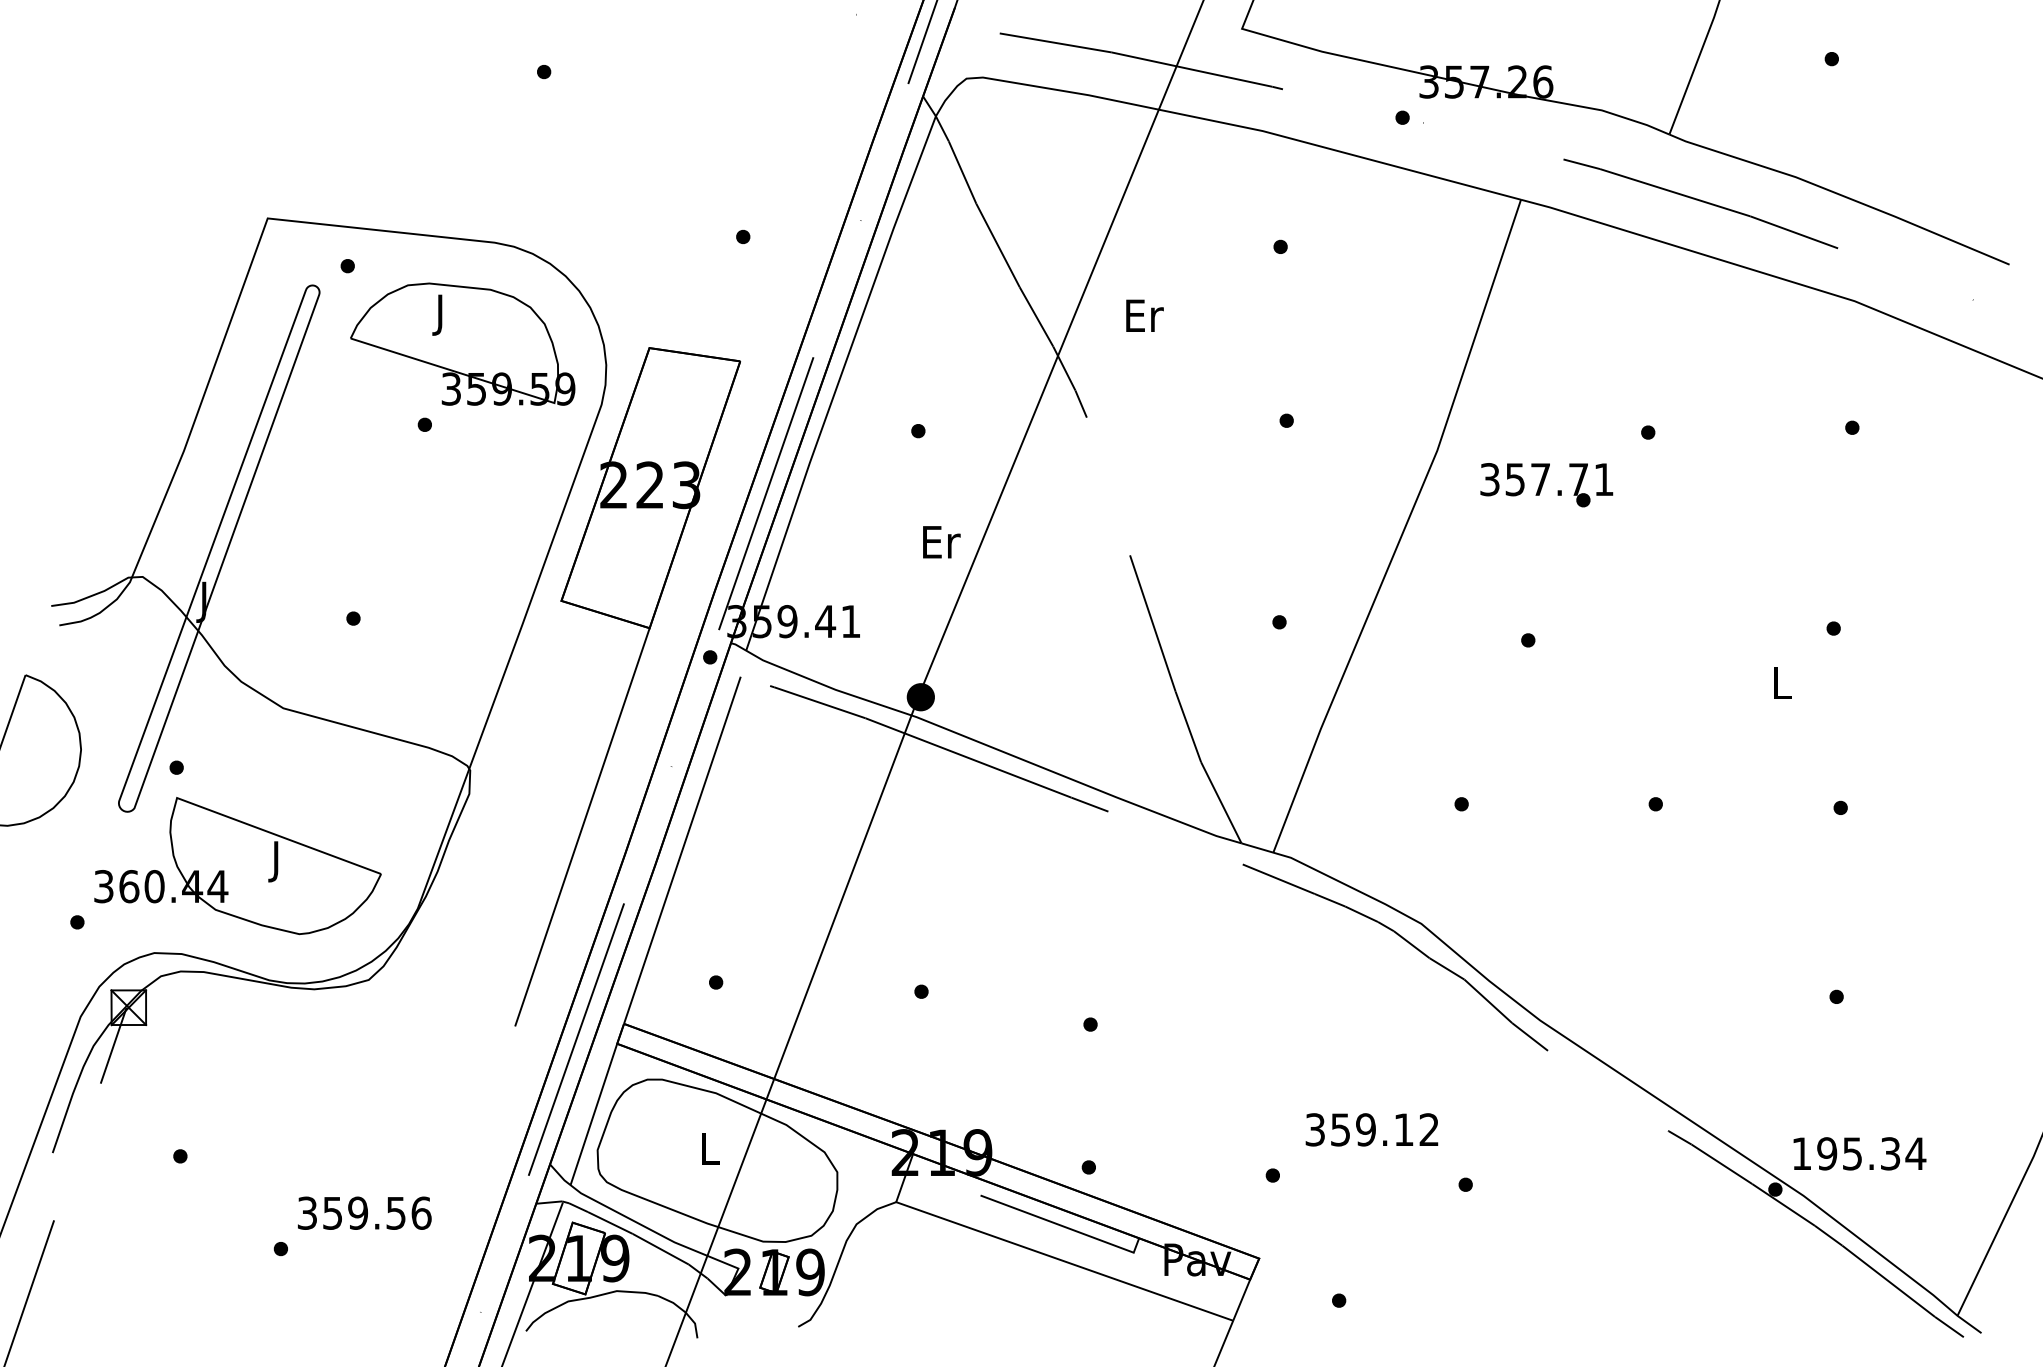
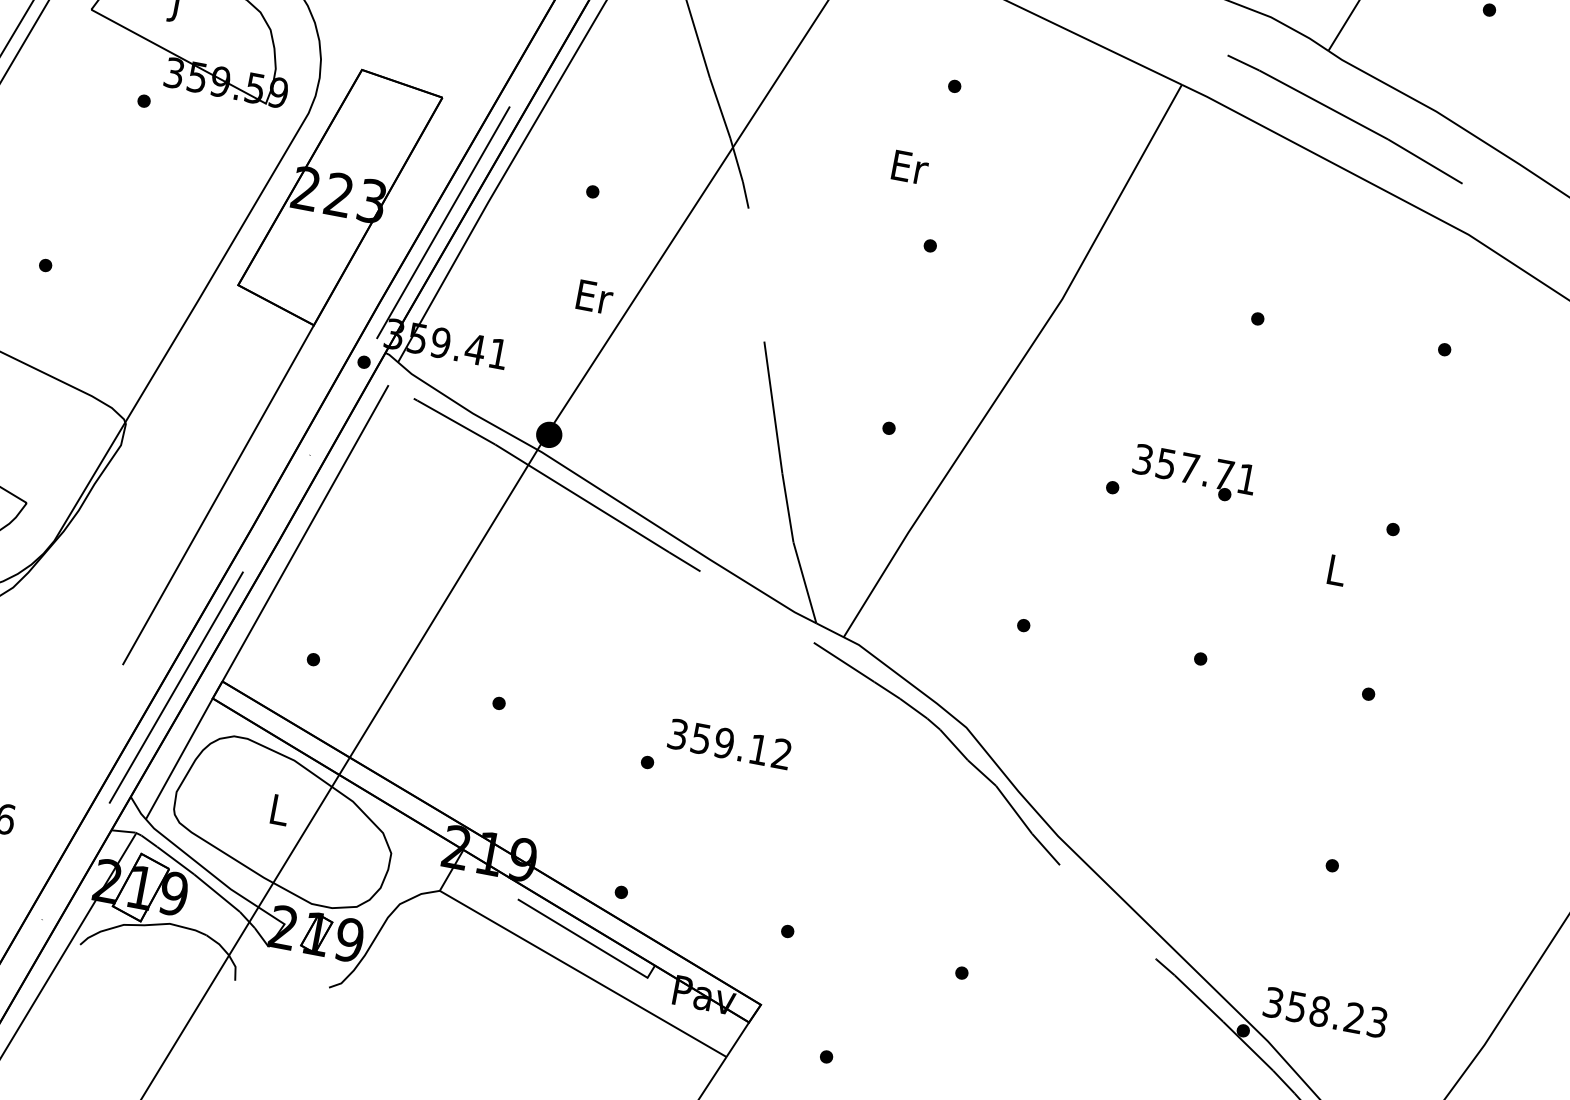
text: (1144, 315) -> (910, 167), moved
text: (1546, 485) -> (1193, 474), moved
text: (1371, 1129) -> (729, 743), moved
text: (1859, 1153) -> (1326, 1012), 195.34 -> 358.23

